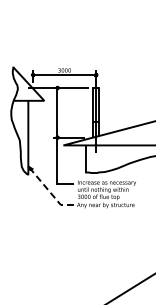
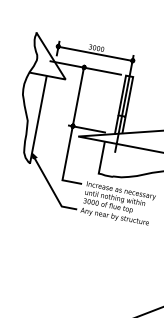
line: (50, 192) -> (52, 189), dashed -> solid

